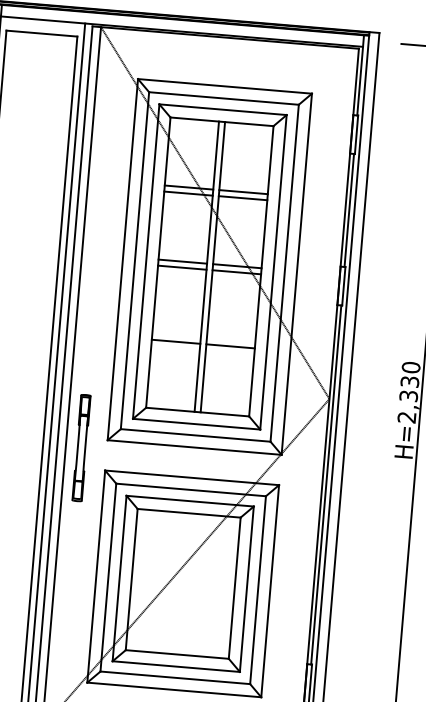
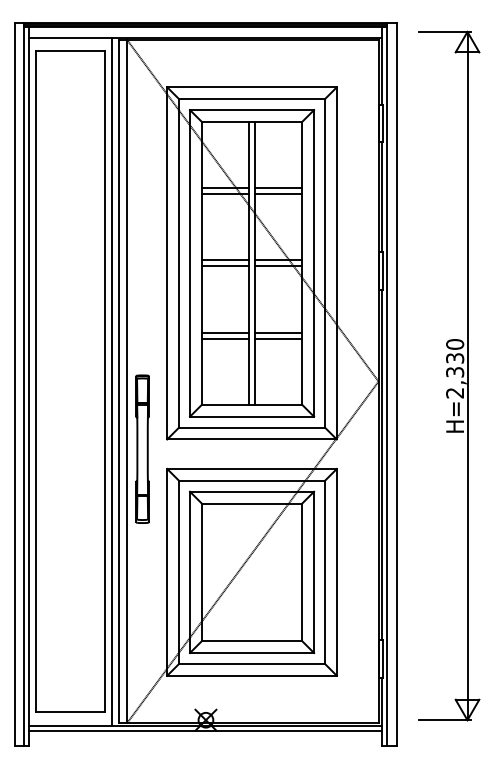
line: (176, 335) -> (225, 332), added
line: (231, 340) -> (278, 332), added
part: (81, 447) -> (142, 448), size x1.43

